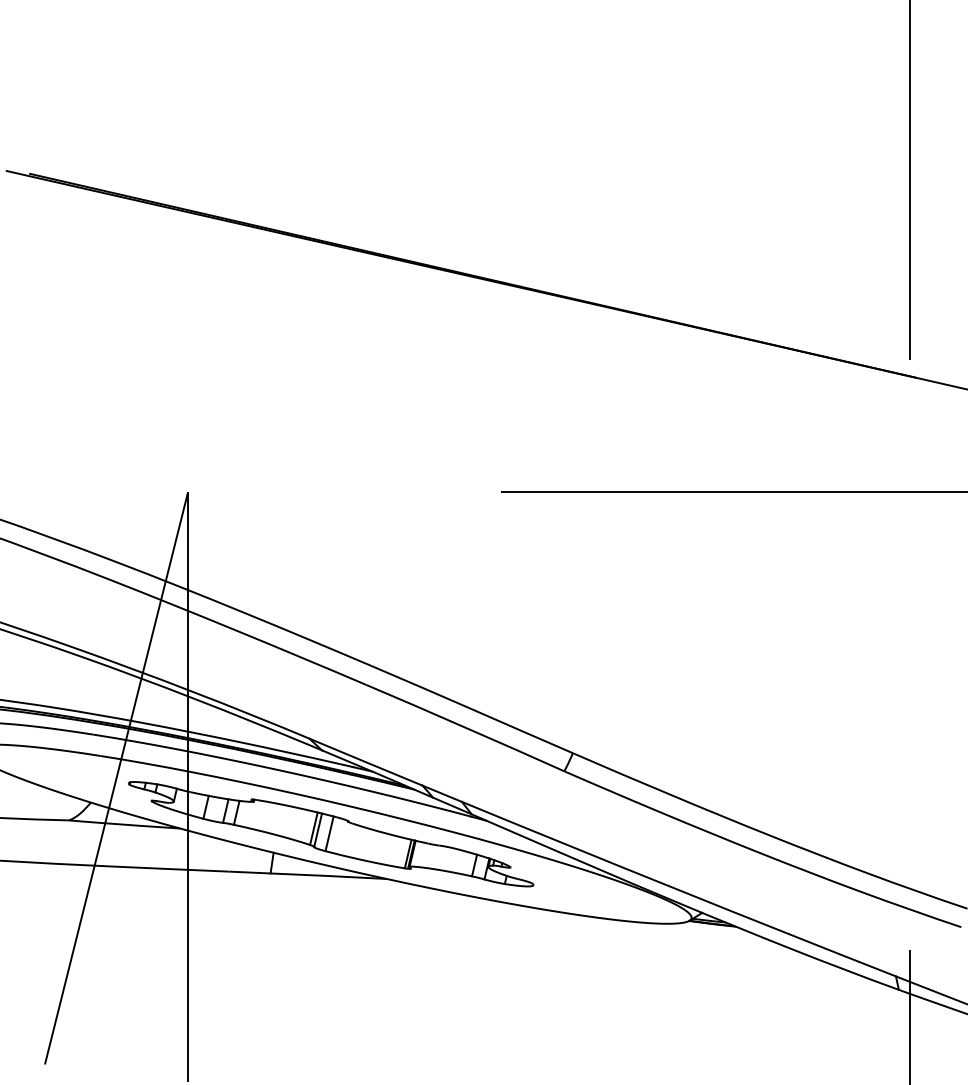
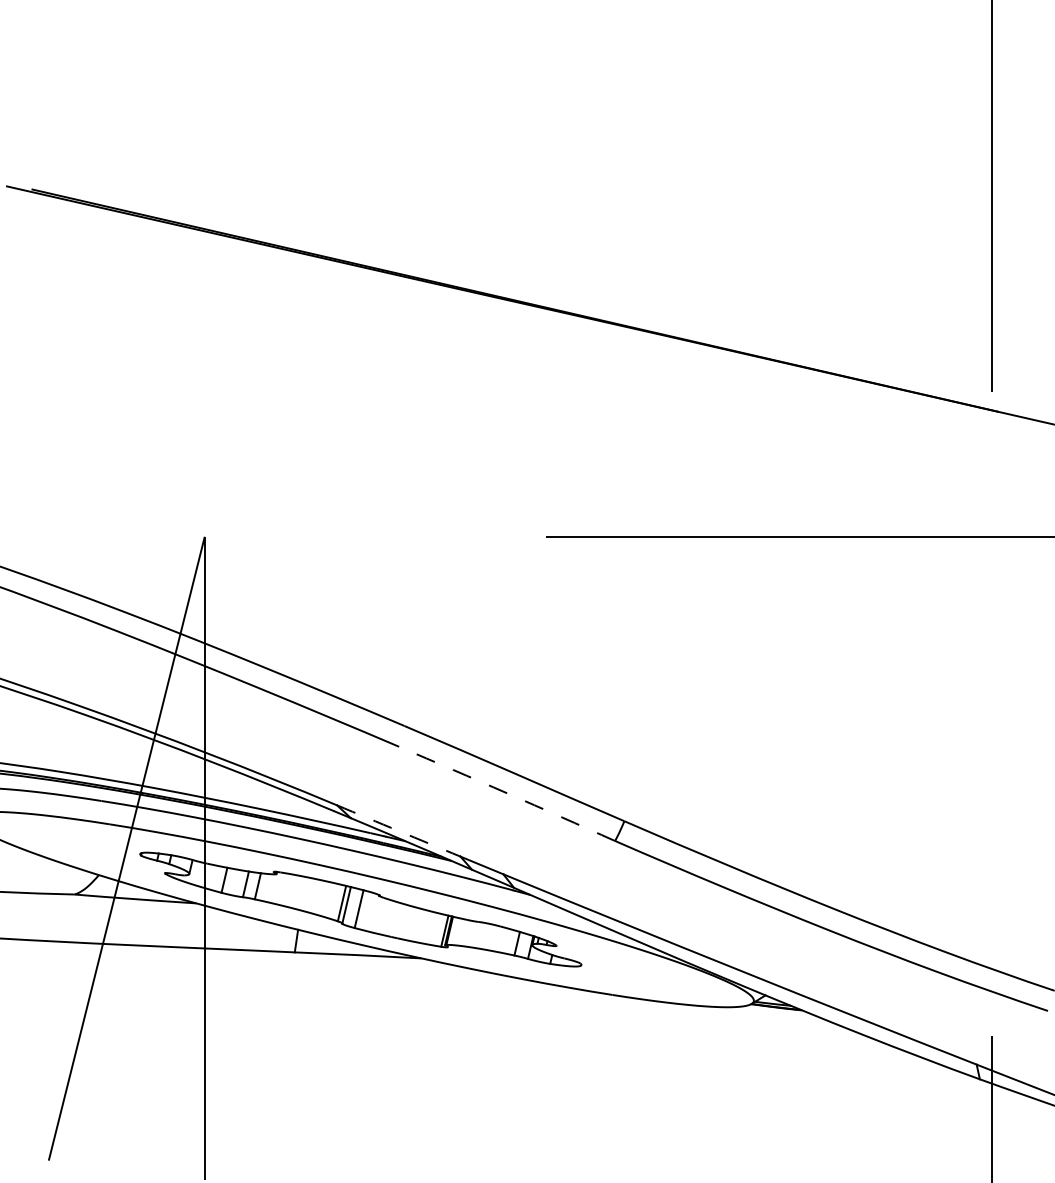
arc: (465, 727) -> (507, 793), solid -> dashed
arc: (365, 762) -> (398, 831), solid -> dashed

